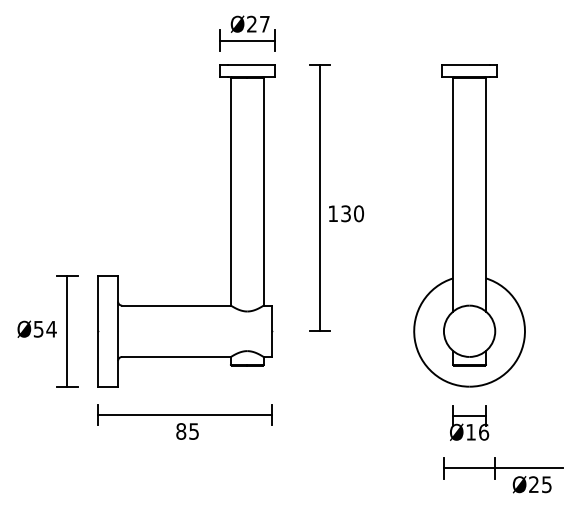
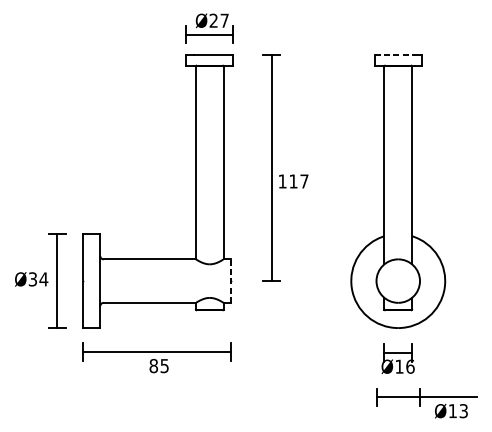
line: (465, 65) -> (394, 55), solid -> dashed
text: (352, 213) -> (298, 181), 130 -> 117
text: (38, 328) -> (32, 278), Ø54 -> Ø34
line: (271, 331) -> (230, 281), solid -> dashed
text: (540, 484) -> (458, 410), Ø25 -> Ø13

